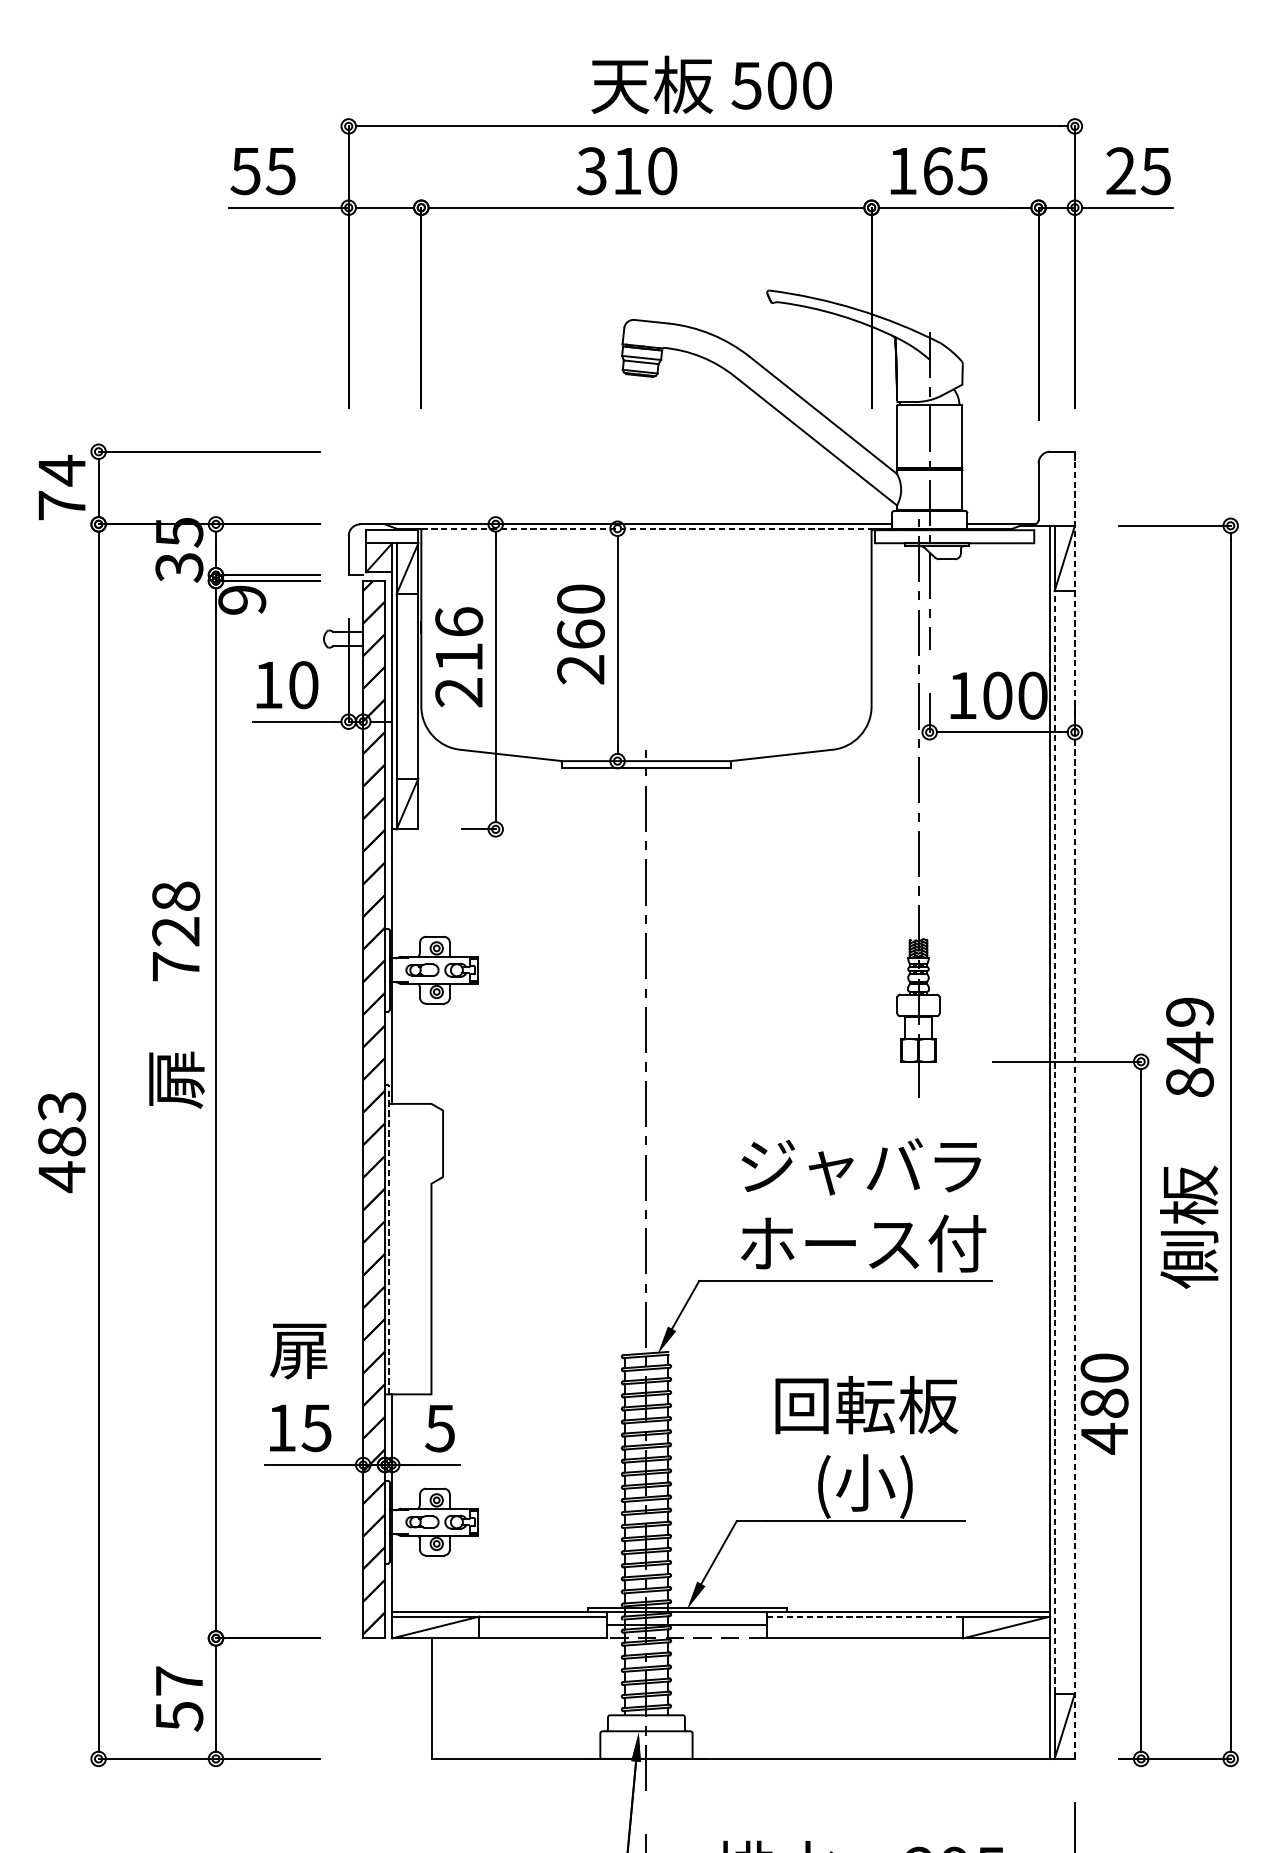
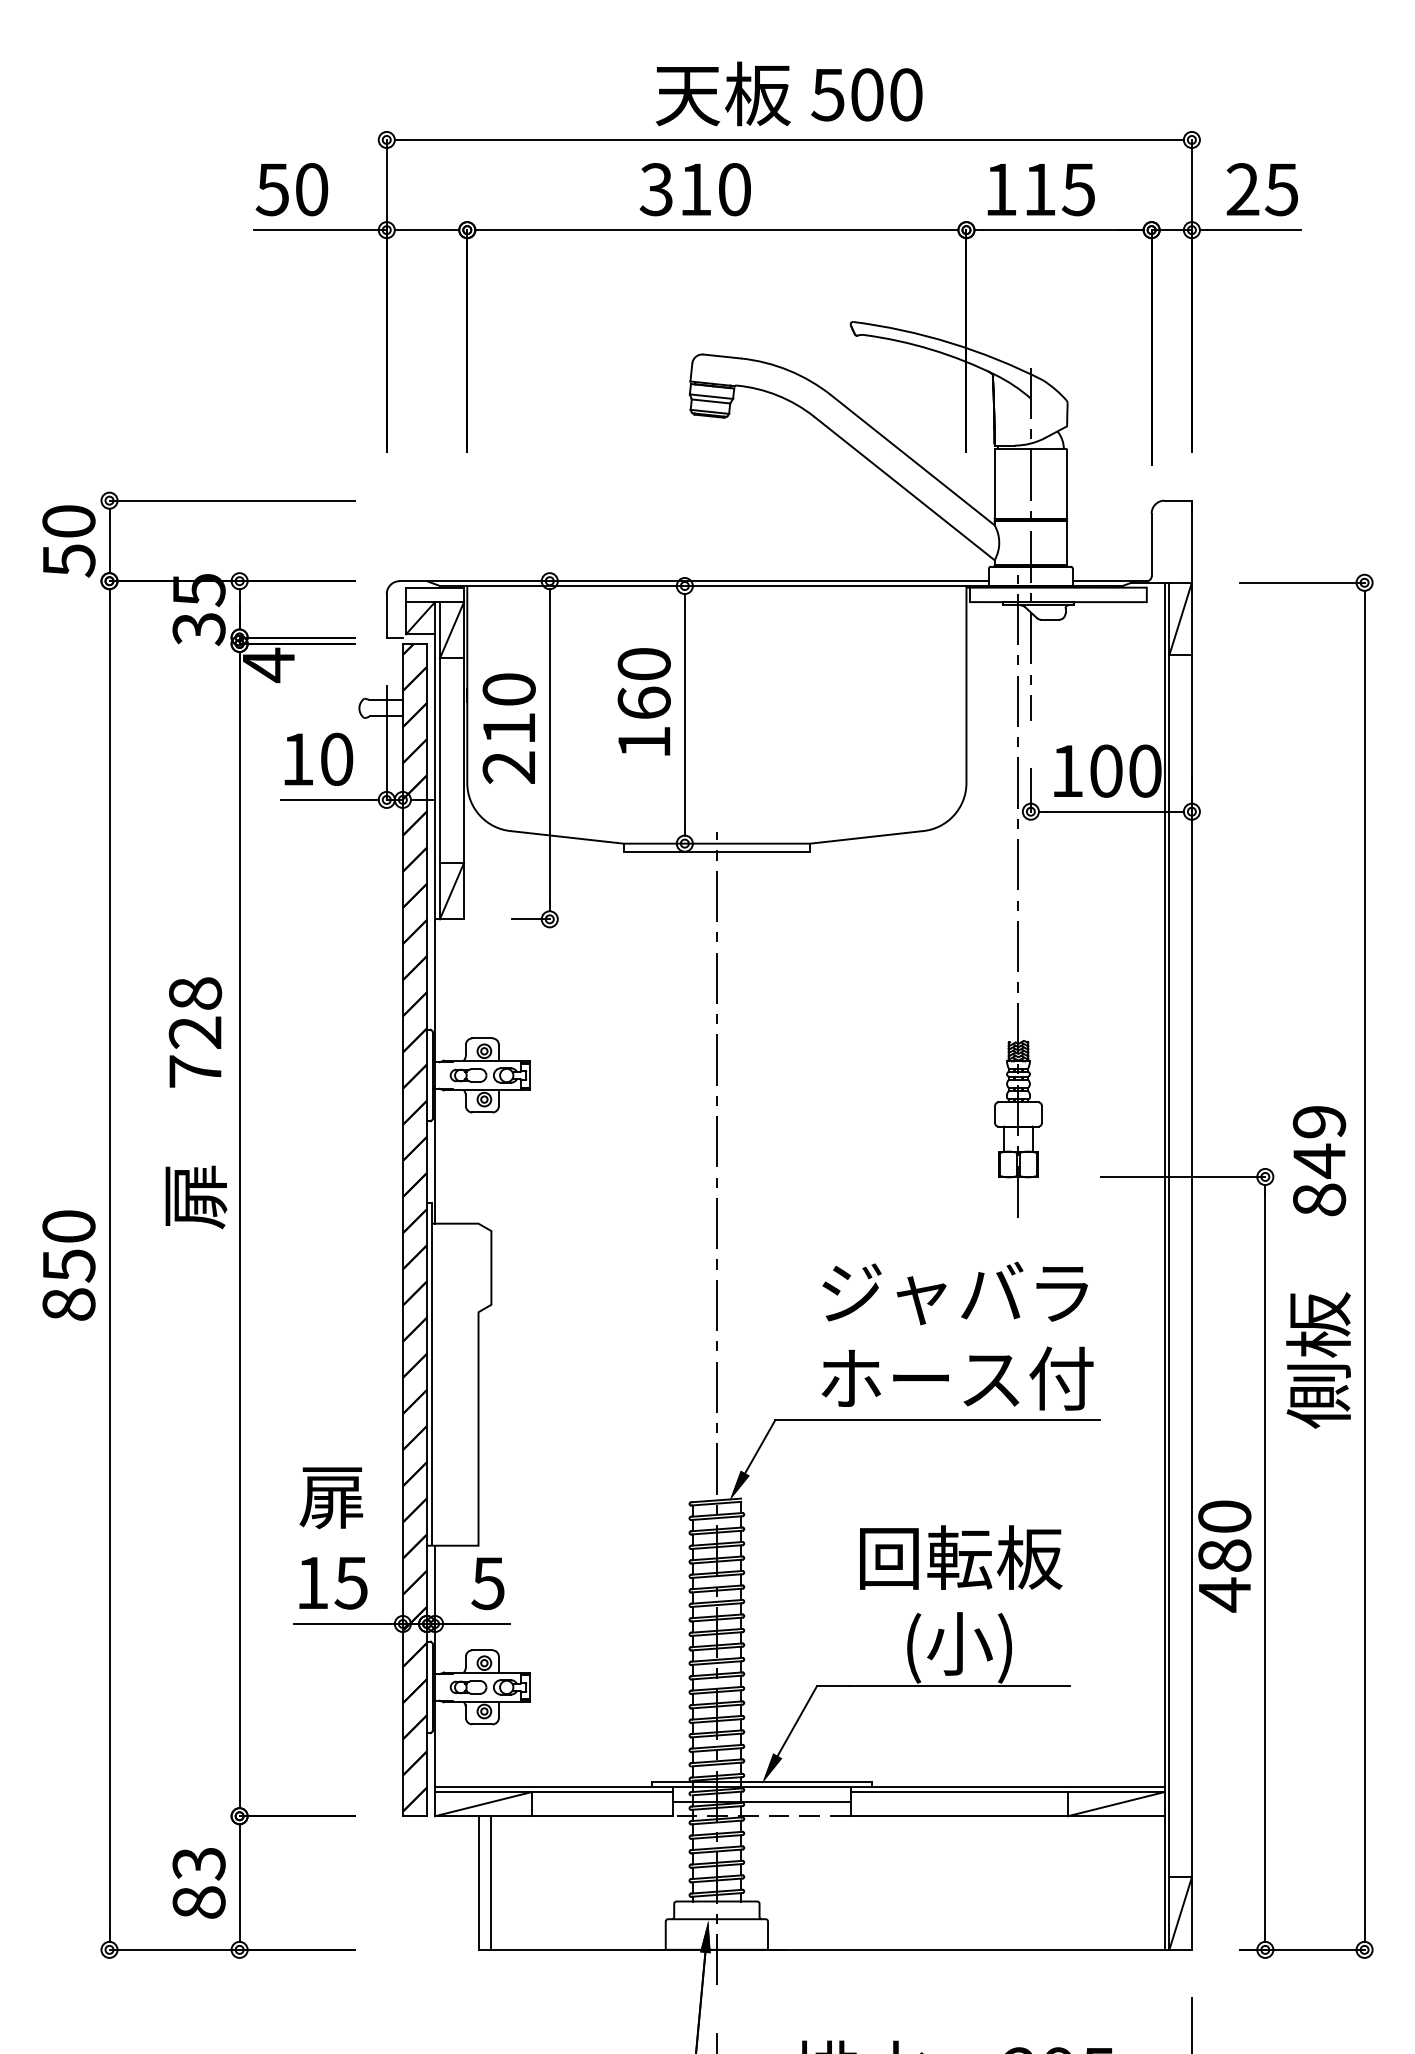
text: (280, 171) -> (311, 189), 55 -> 50
text: (938, 171) -> (1040, 189), 165 -> 115
text: (61, 487) -> (68, 540), 74 -> 50
line: (646, 529) -> (716, 586), dashed -> solid
text: (242, 600) -> (268, 665), 9 -> 4
text: (458, 622) -> (508, 689), 216 -> 210
text: (580, 669) -> (643, 742), 260 -> 160
line: (1074, 1105) -> (1191, 1225), dashed -> solid
line: (1054, 1141) -> (1169, 1265), dashed -> solid
text: (61, 1142) -> (68, 1266), 483 -> 850
line: (389, 1237) -> (431, 1371), dashed -> solid
line: (865, 1616) -> (959, 1792), dashed -> solid
line: (443, 1698) -> (491, 1882), added
text: (178, 1699) -> (198, 1883), 57 -> 83

